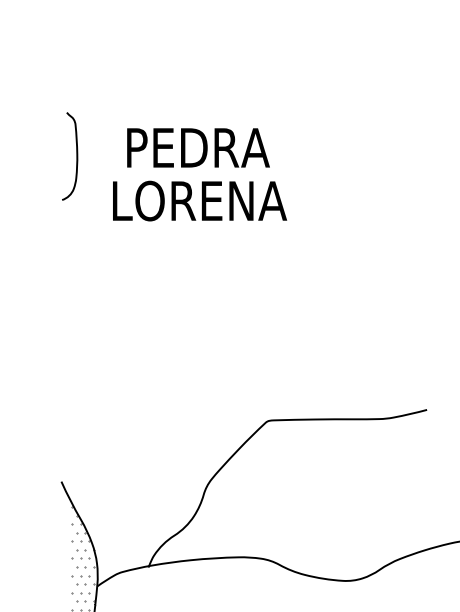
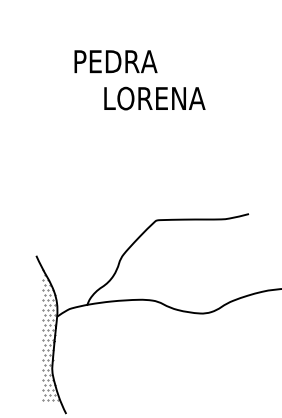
curve: (75, 156) -> (44, 66), removed
text: (199, 200) -> (154, 98), moved

